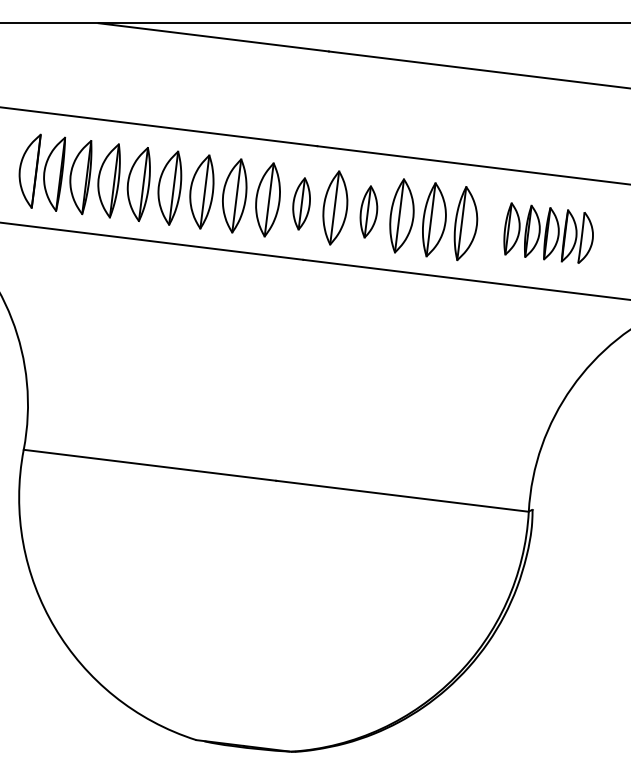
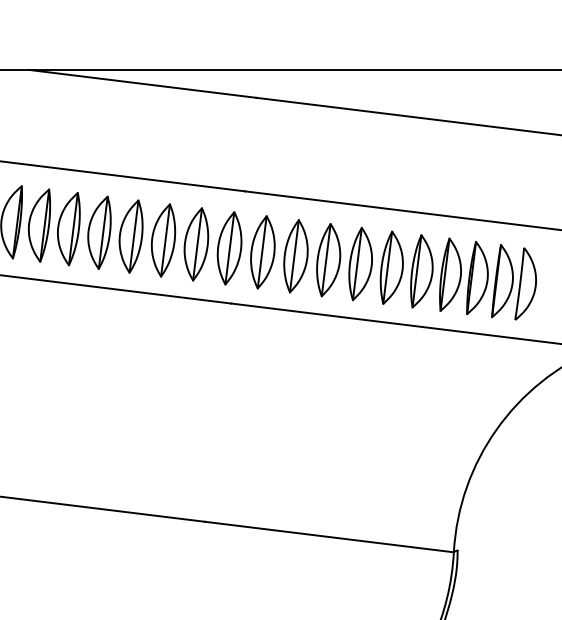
part: (301, 203) -> (229, 247), size x1.43
part: (368, 211) -> (295, 255), size x1.43
part: (548, 232) -> (473, 276), size x1.43

